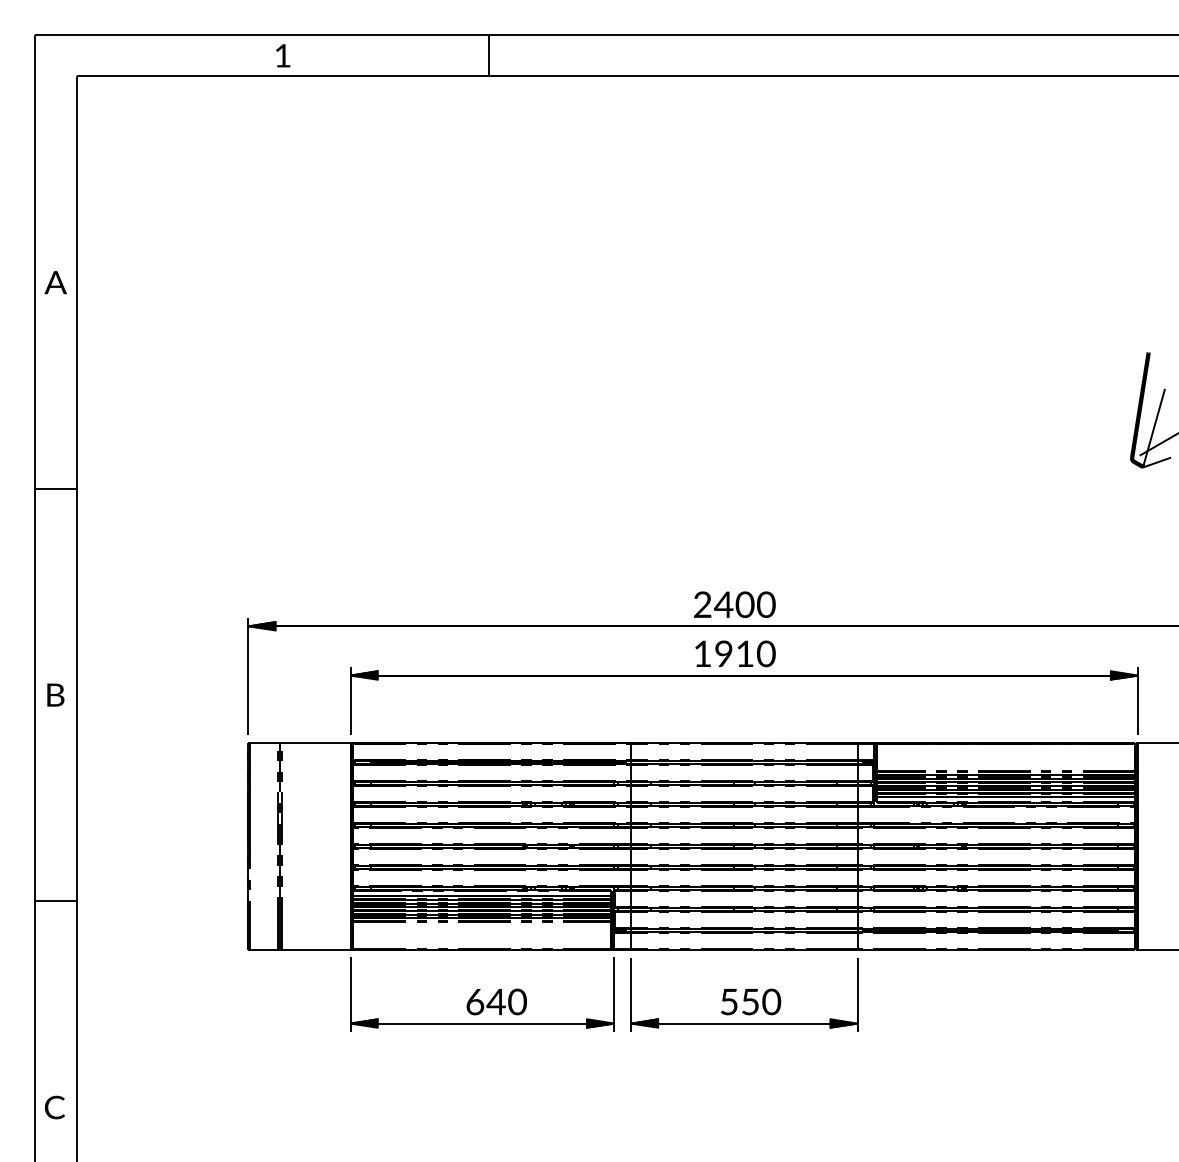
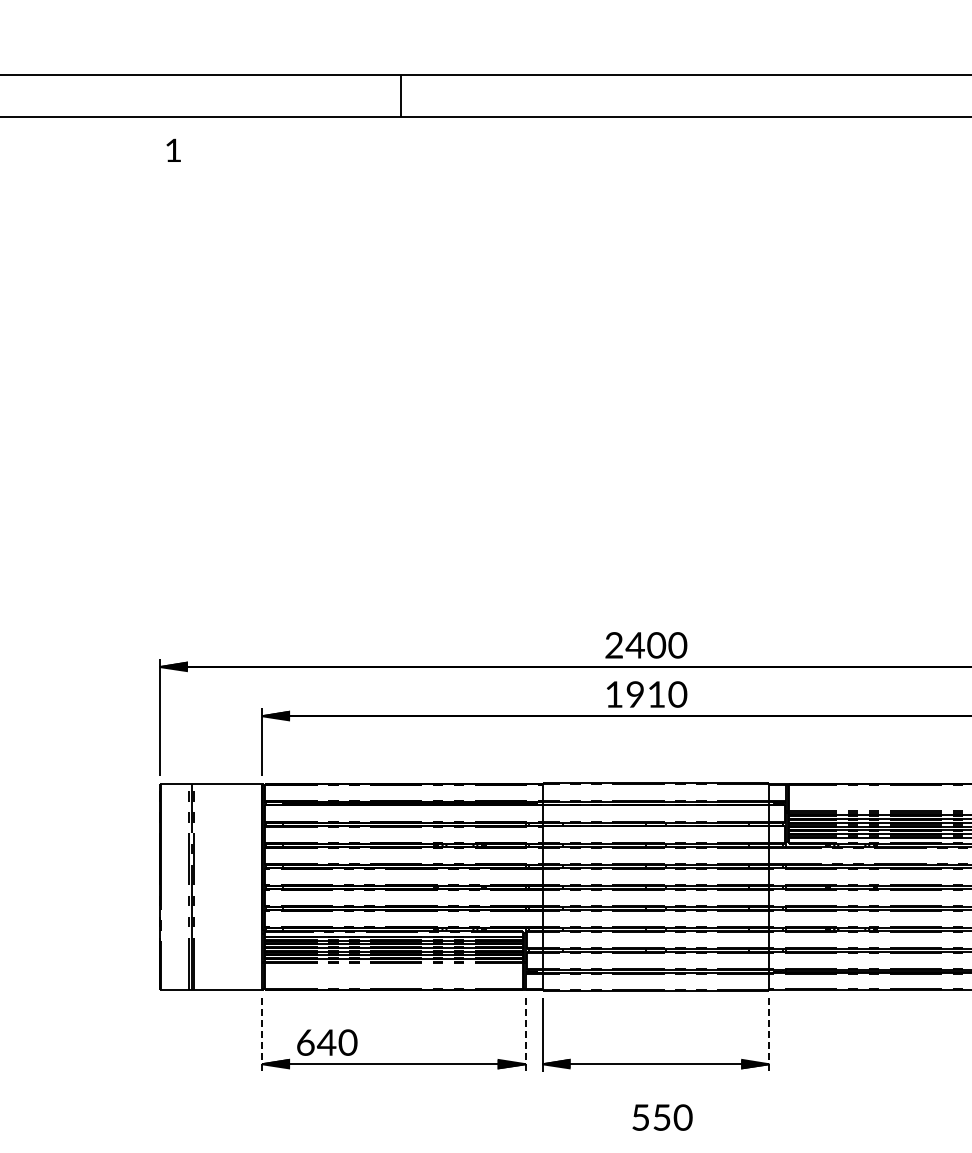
text: (283, 55) -> (174, 150), moved
line: (350, 994) -> (262, 1035), solid -> dashed
line: (614, 994) -> (526, 1035), solid -> dashed
line: (857, 995) -> (769, 1036), solid -> dashed
text: (496, 1001) -> (327, 1042), moved
text: (751, 1001) -> (663, 1117), moved

